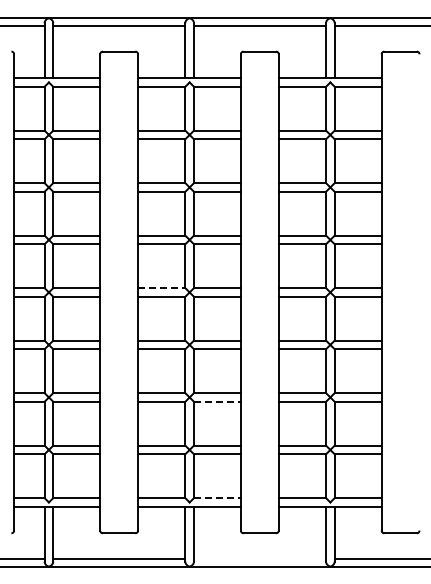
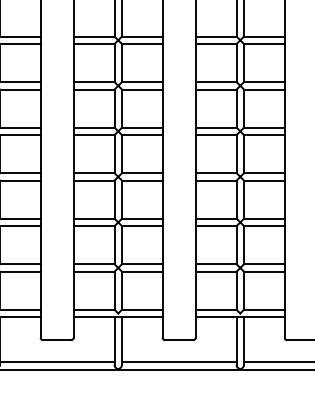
line: (161, 288) -> (93, 127), dashed -> solid
line: (217, 401) -> (142, 225), dashed -> solid
line: (217, 498) -> (142, 310), dashed -> solid
line: (259, 558) -> (178, 362), added

